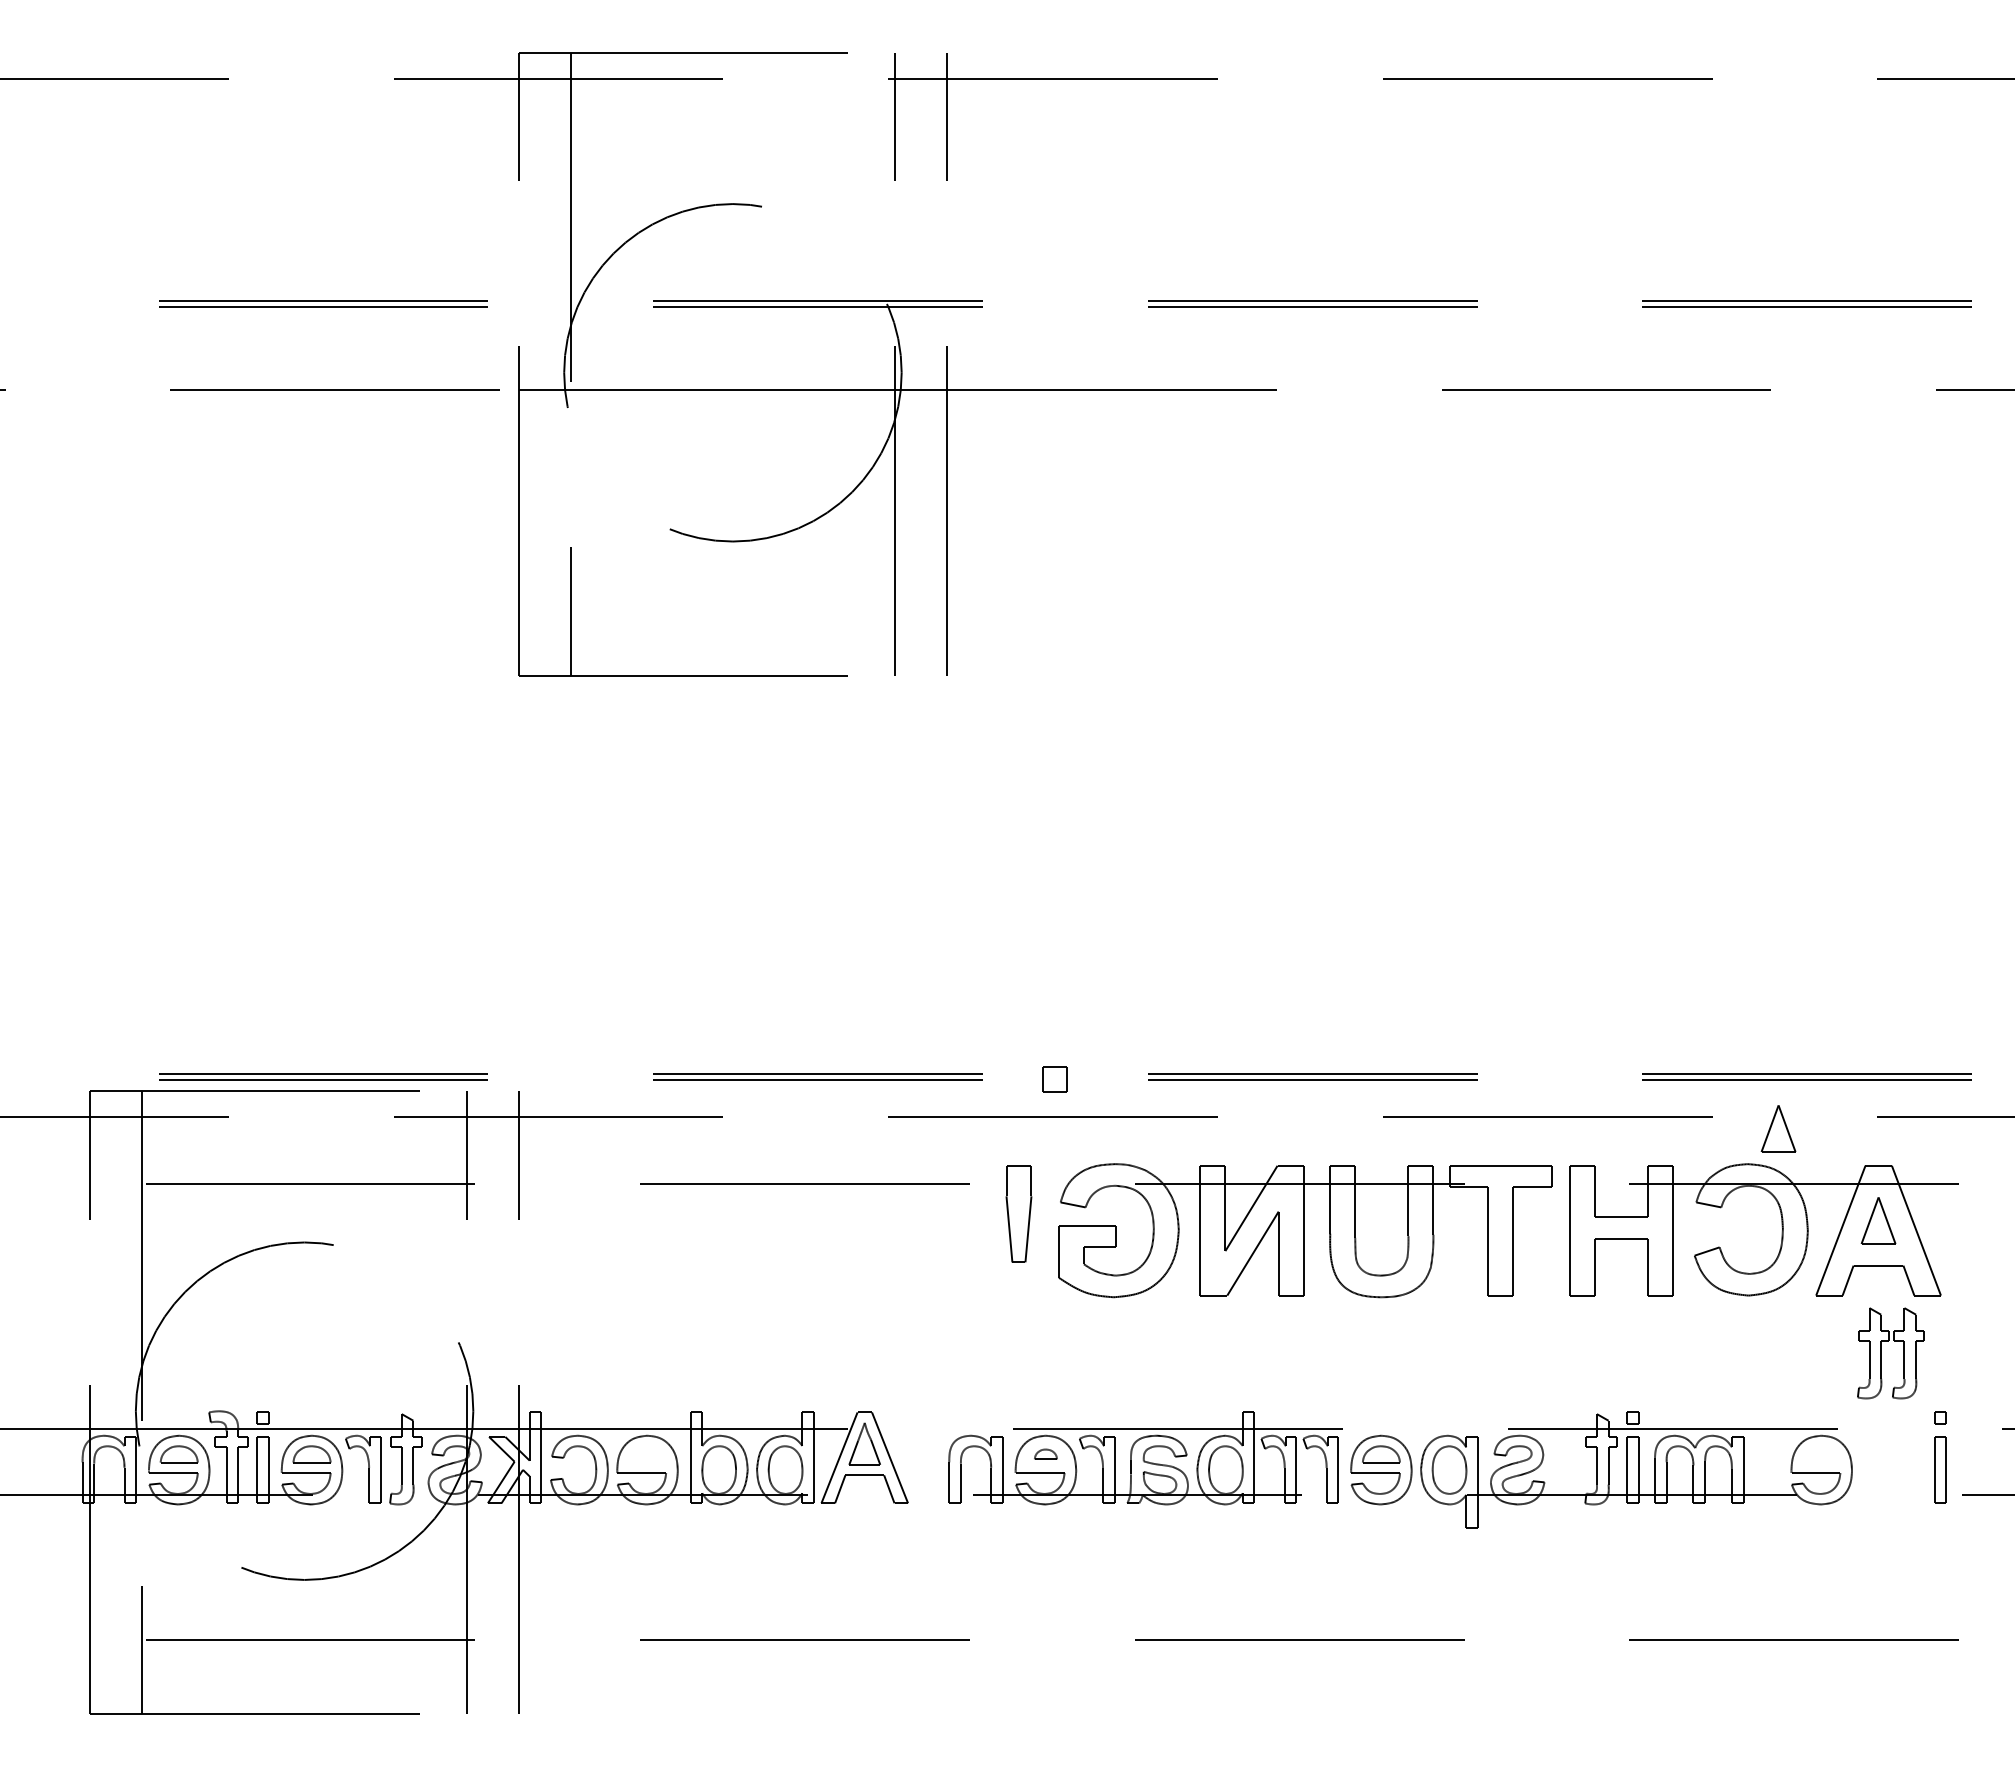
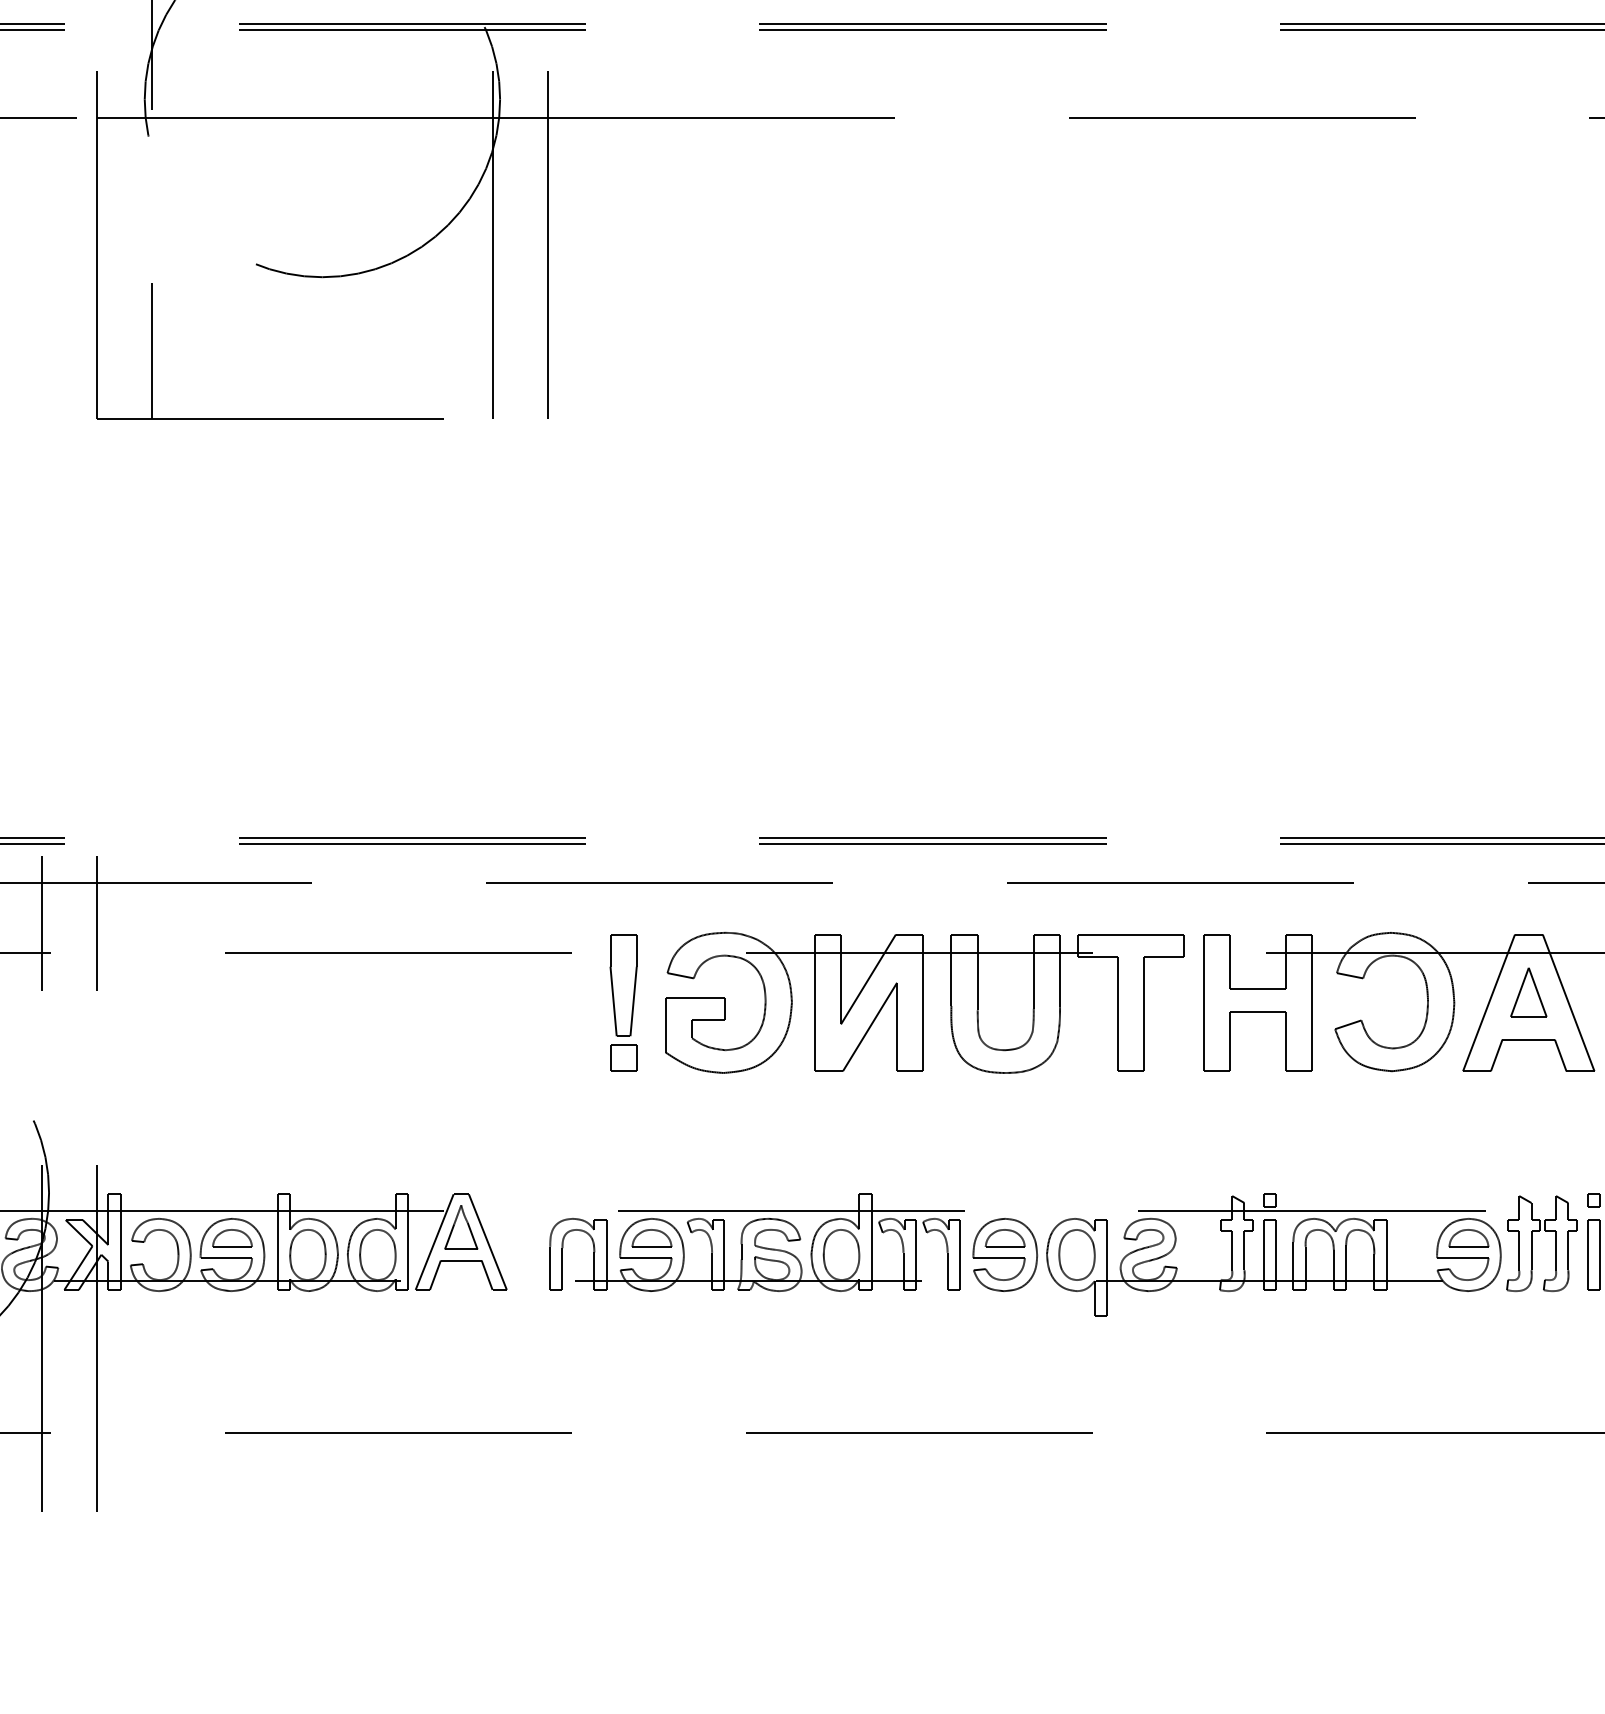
part: (1054, 1079) -> (623, 1058), moved
part: (1778, 1128) -> (1423, 895), removed
part: (1881, 1353) -> (1531, 1243), moved
part: (647, 1454) -> (232, 1238), added
part: (1045, 1454) -> (651, 1238), size x1.67
part: (1821, 1454) -> (1468, 1238), added

